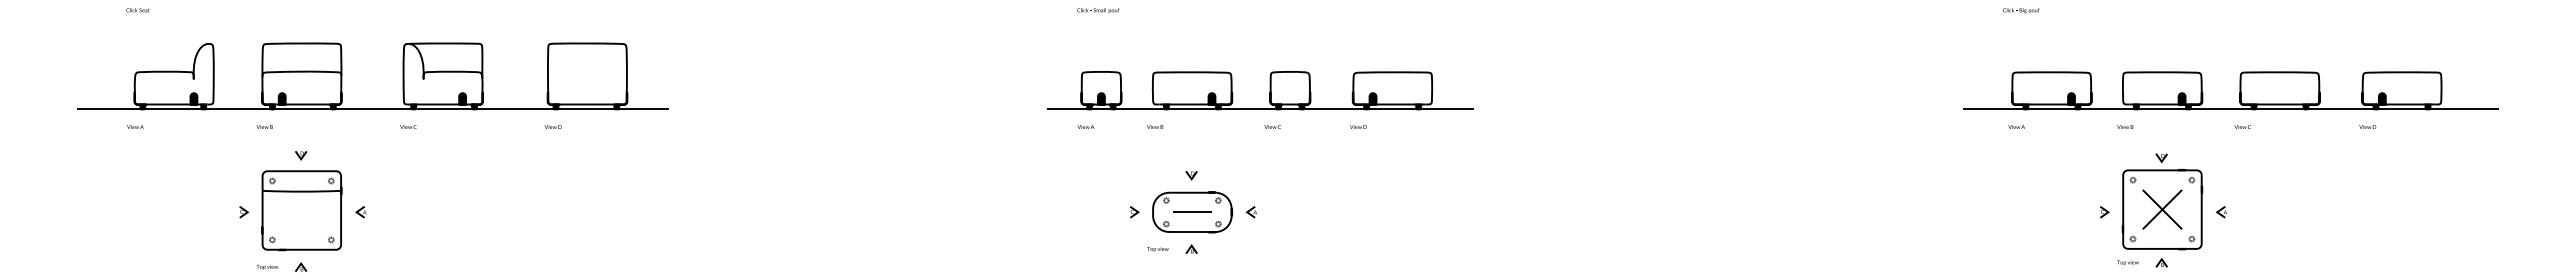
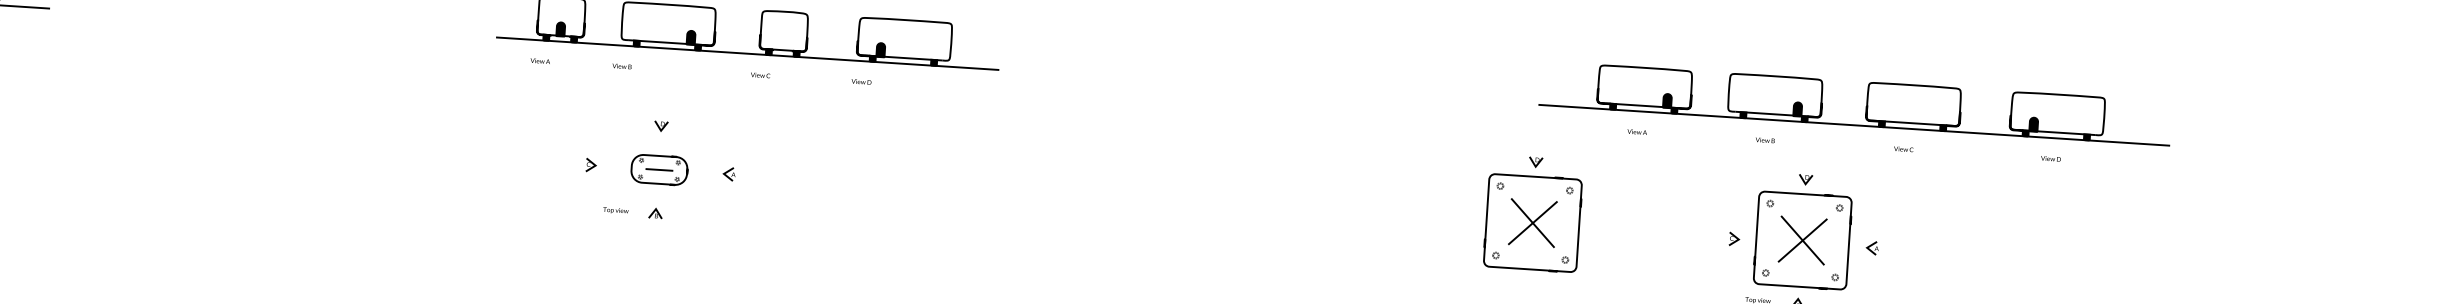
part: (2239, 90) -> (1866, 103), moved
part: (1933, 201) -> (1533, 213), added
part: (1192, 212) -> (659, 170), size x0.6

